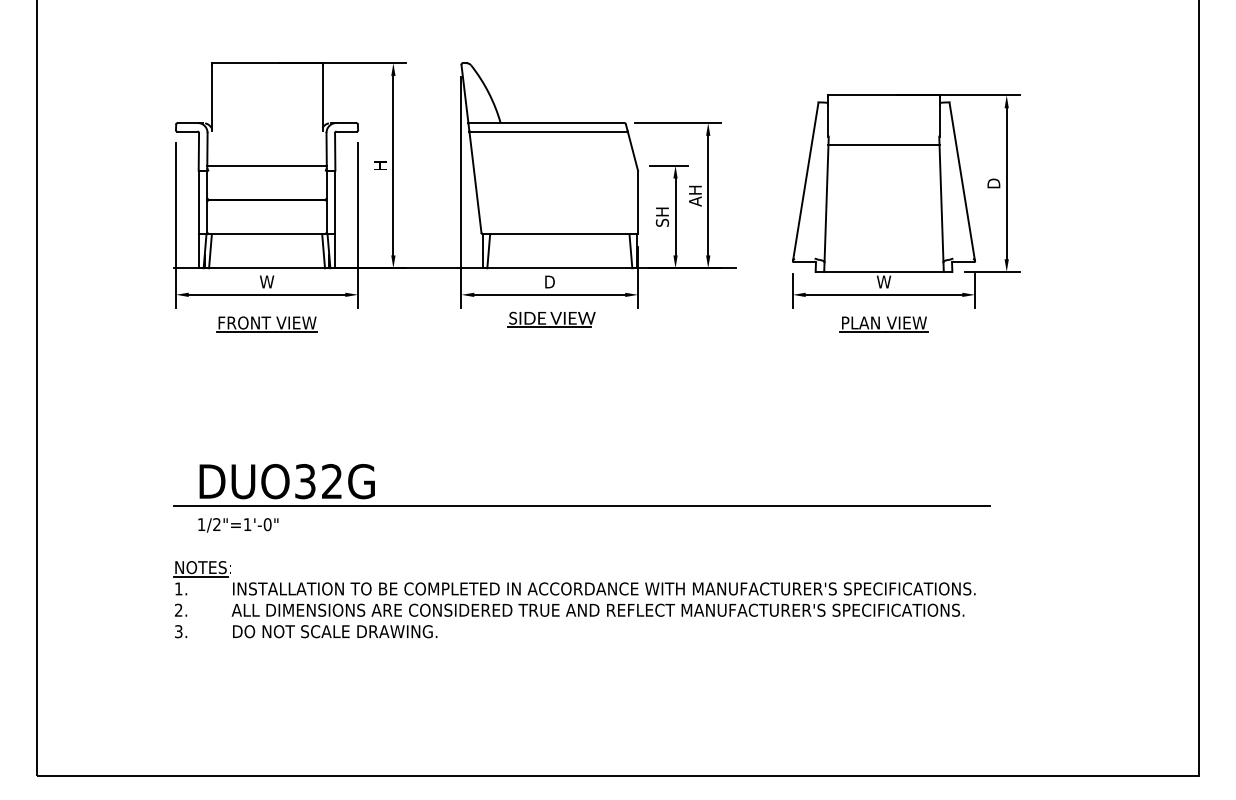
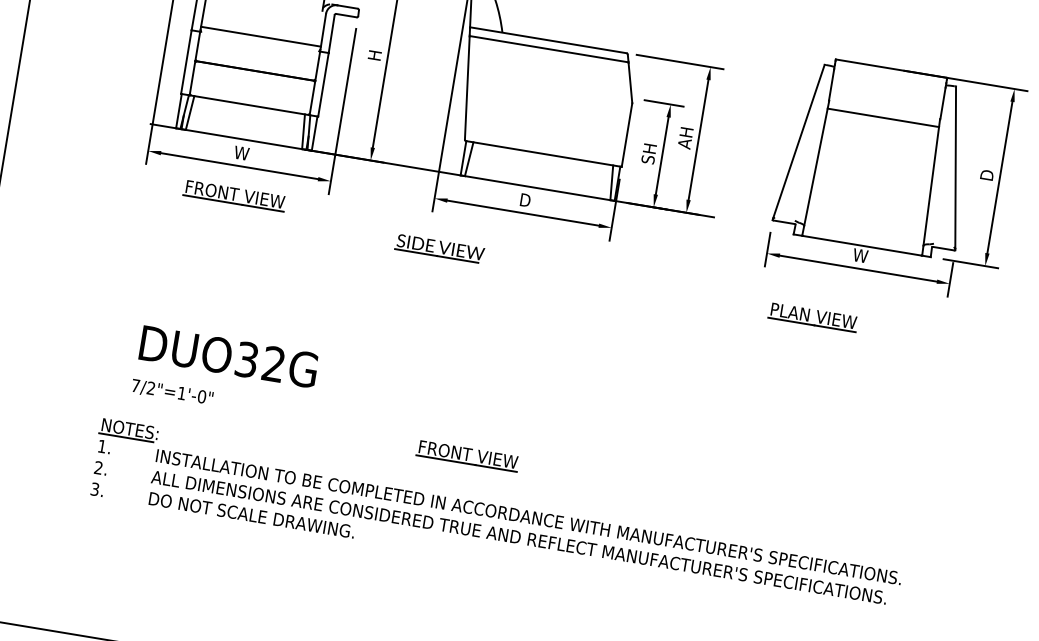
part: (551, 319) -> (439, 248), moved
part: (883, 324) -> (812, 317), moved
line: (581, 506) -> (519, 430), removed
text: (201, 524) -> (135, 385), 1/2"=1'-0" -> 7/2"=1'-0"
part: (534, 539) -> (467, 456), added

